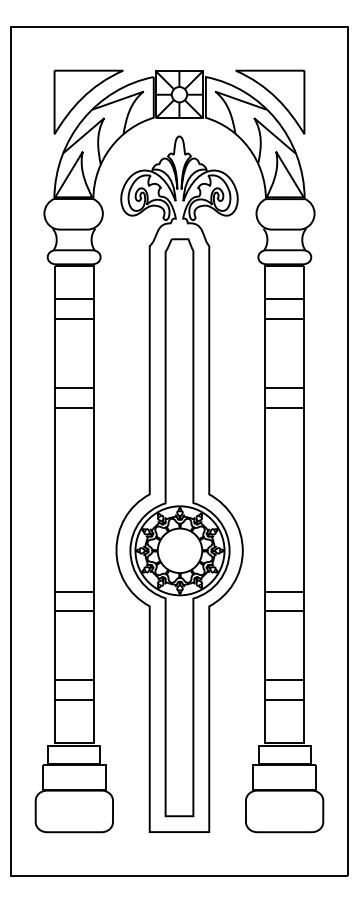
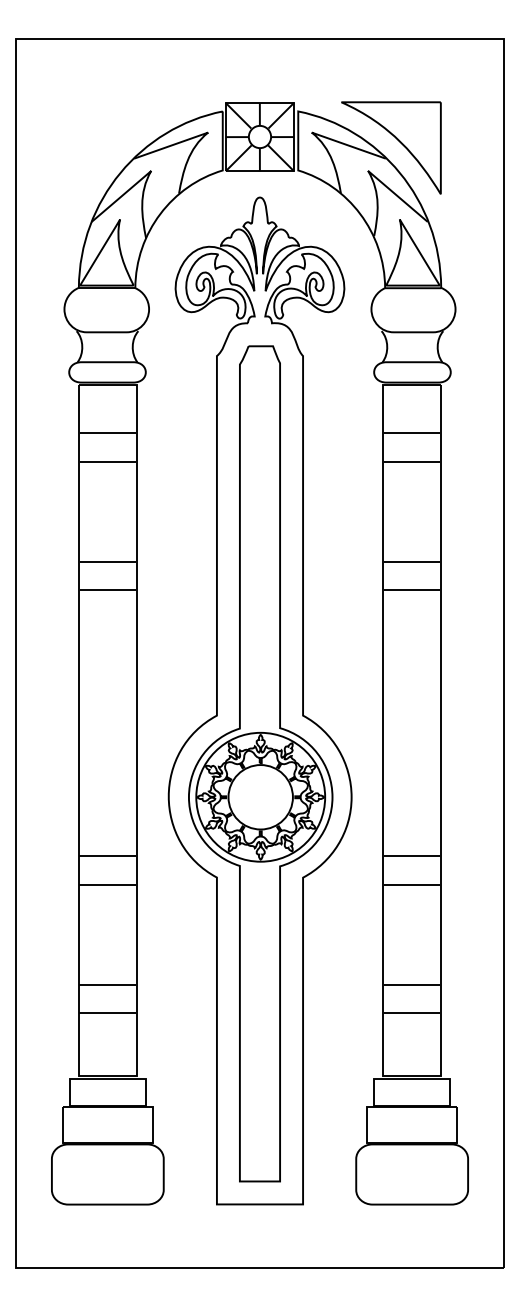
part: (88, 101) -> (128, 146), removed

